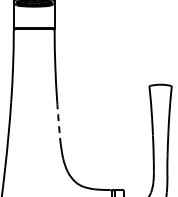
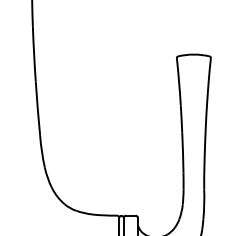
arc: (58, 120) -> (37, 109), dashed -> solid

